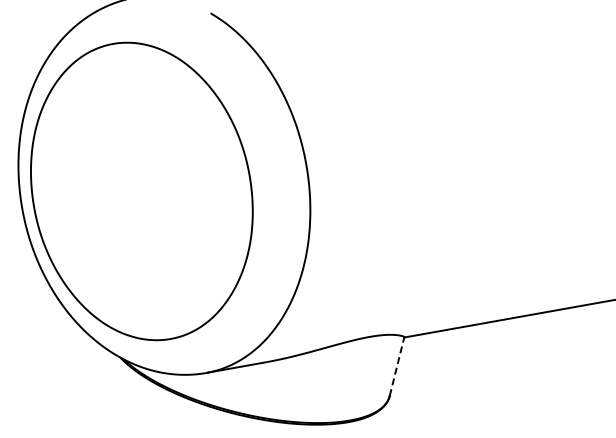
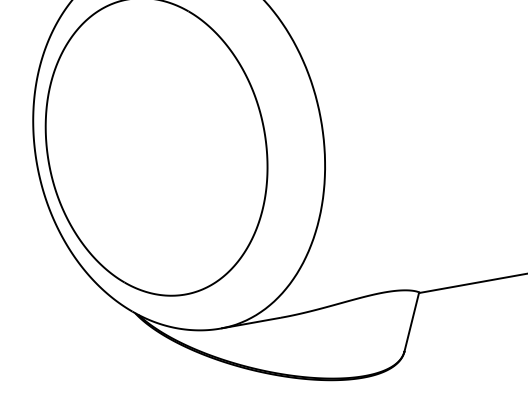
line: (397, 365) -> (412, 321), dashed -> solid

